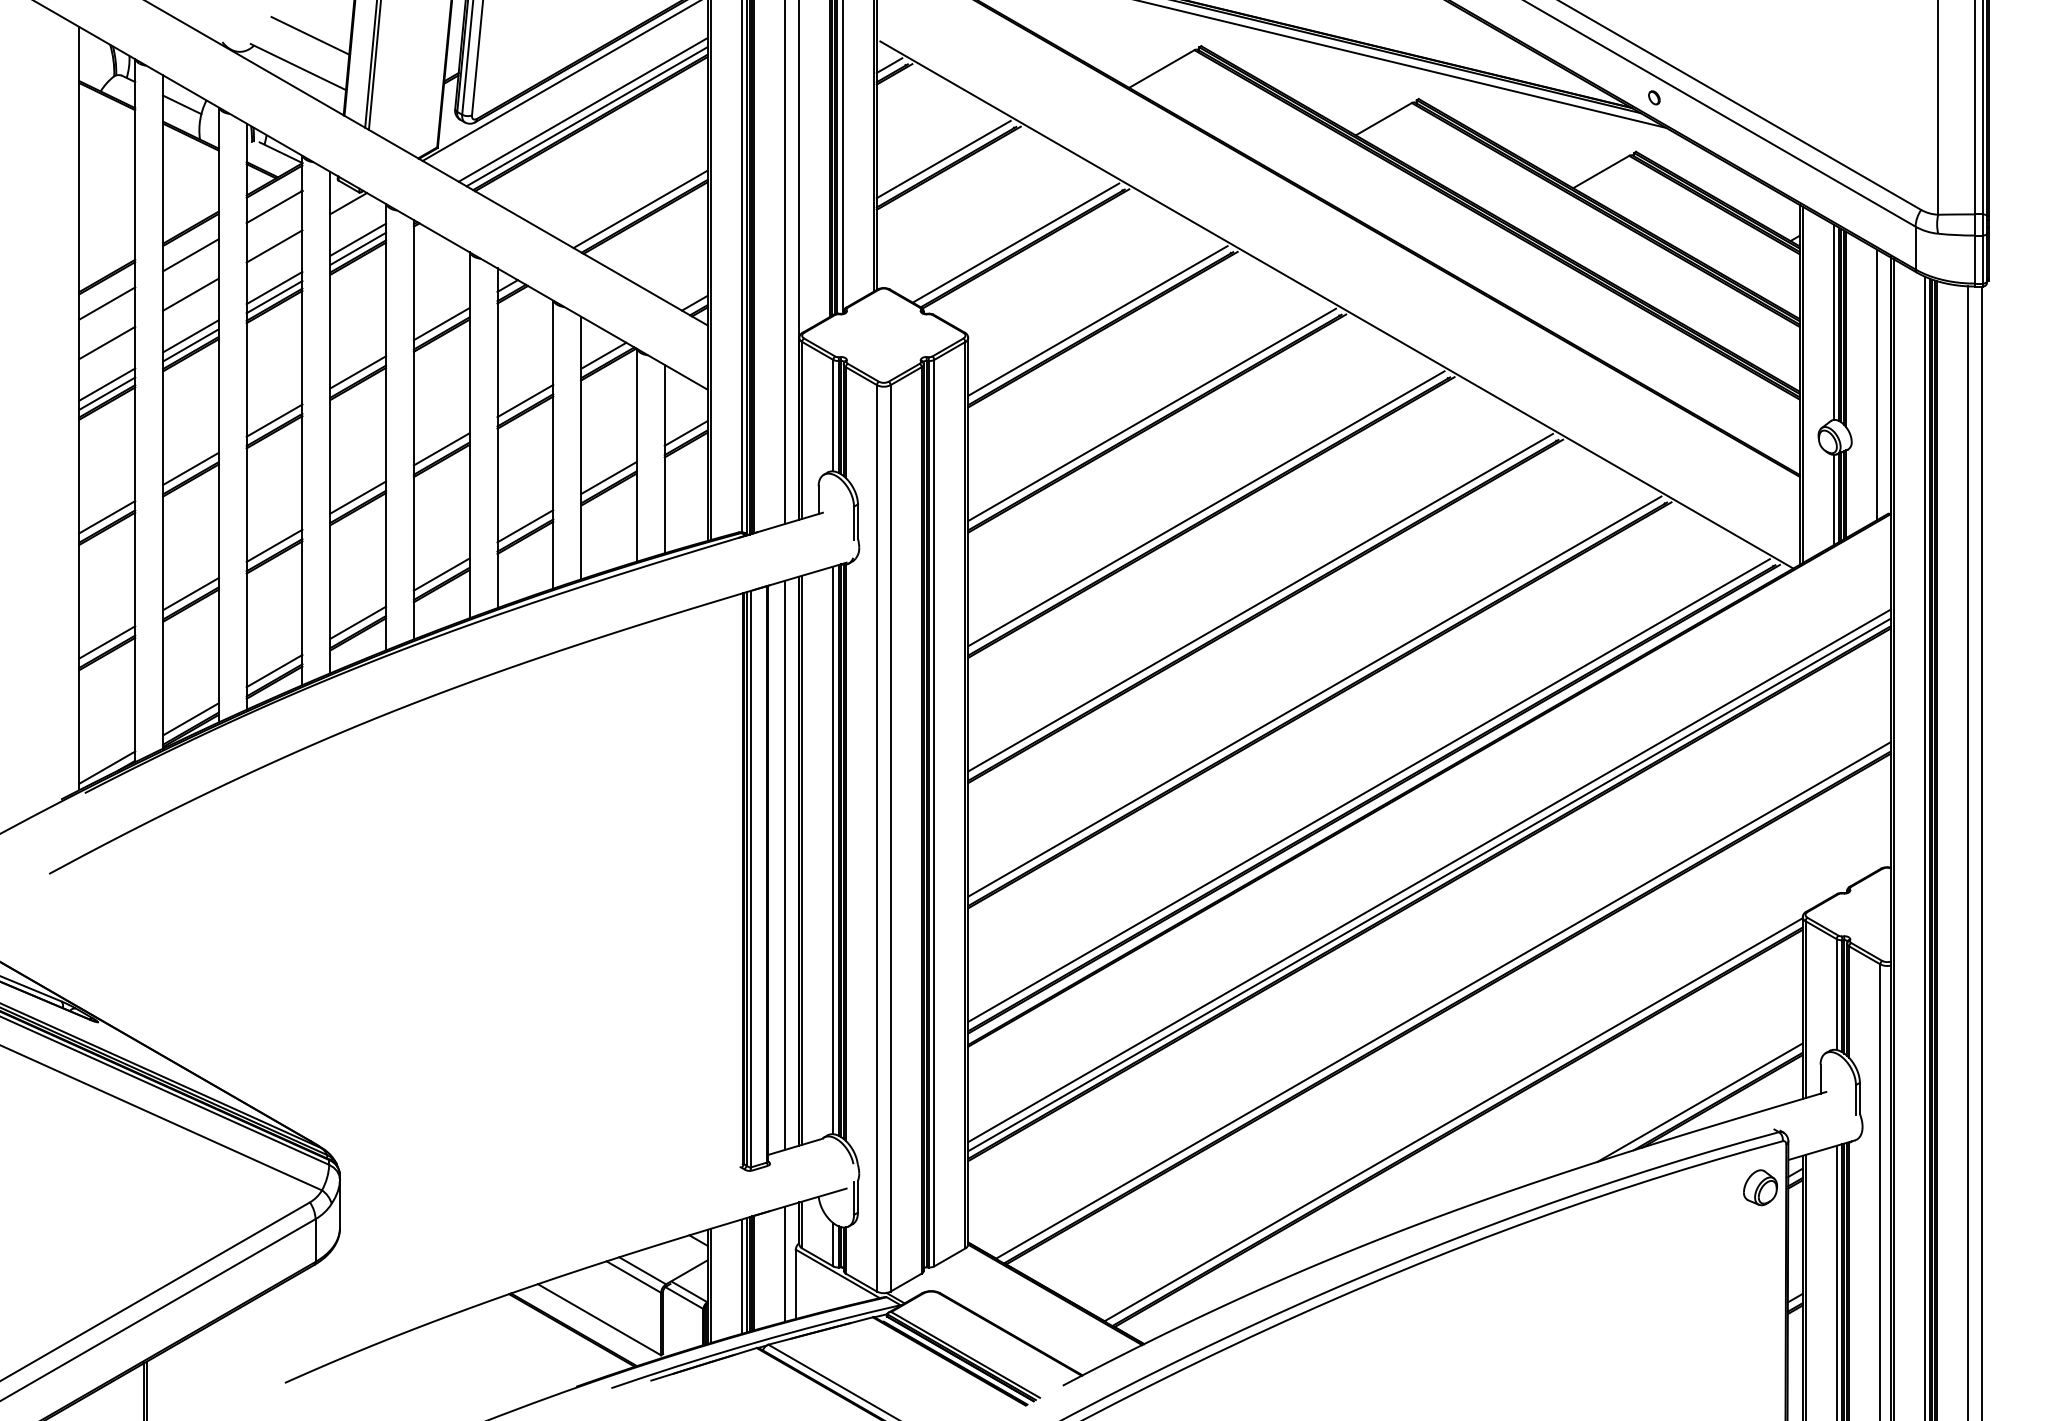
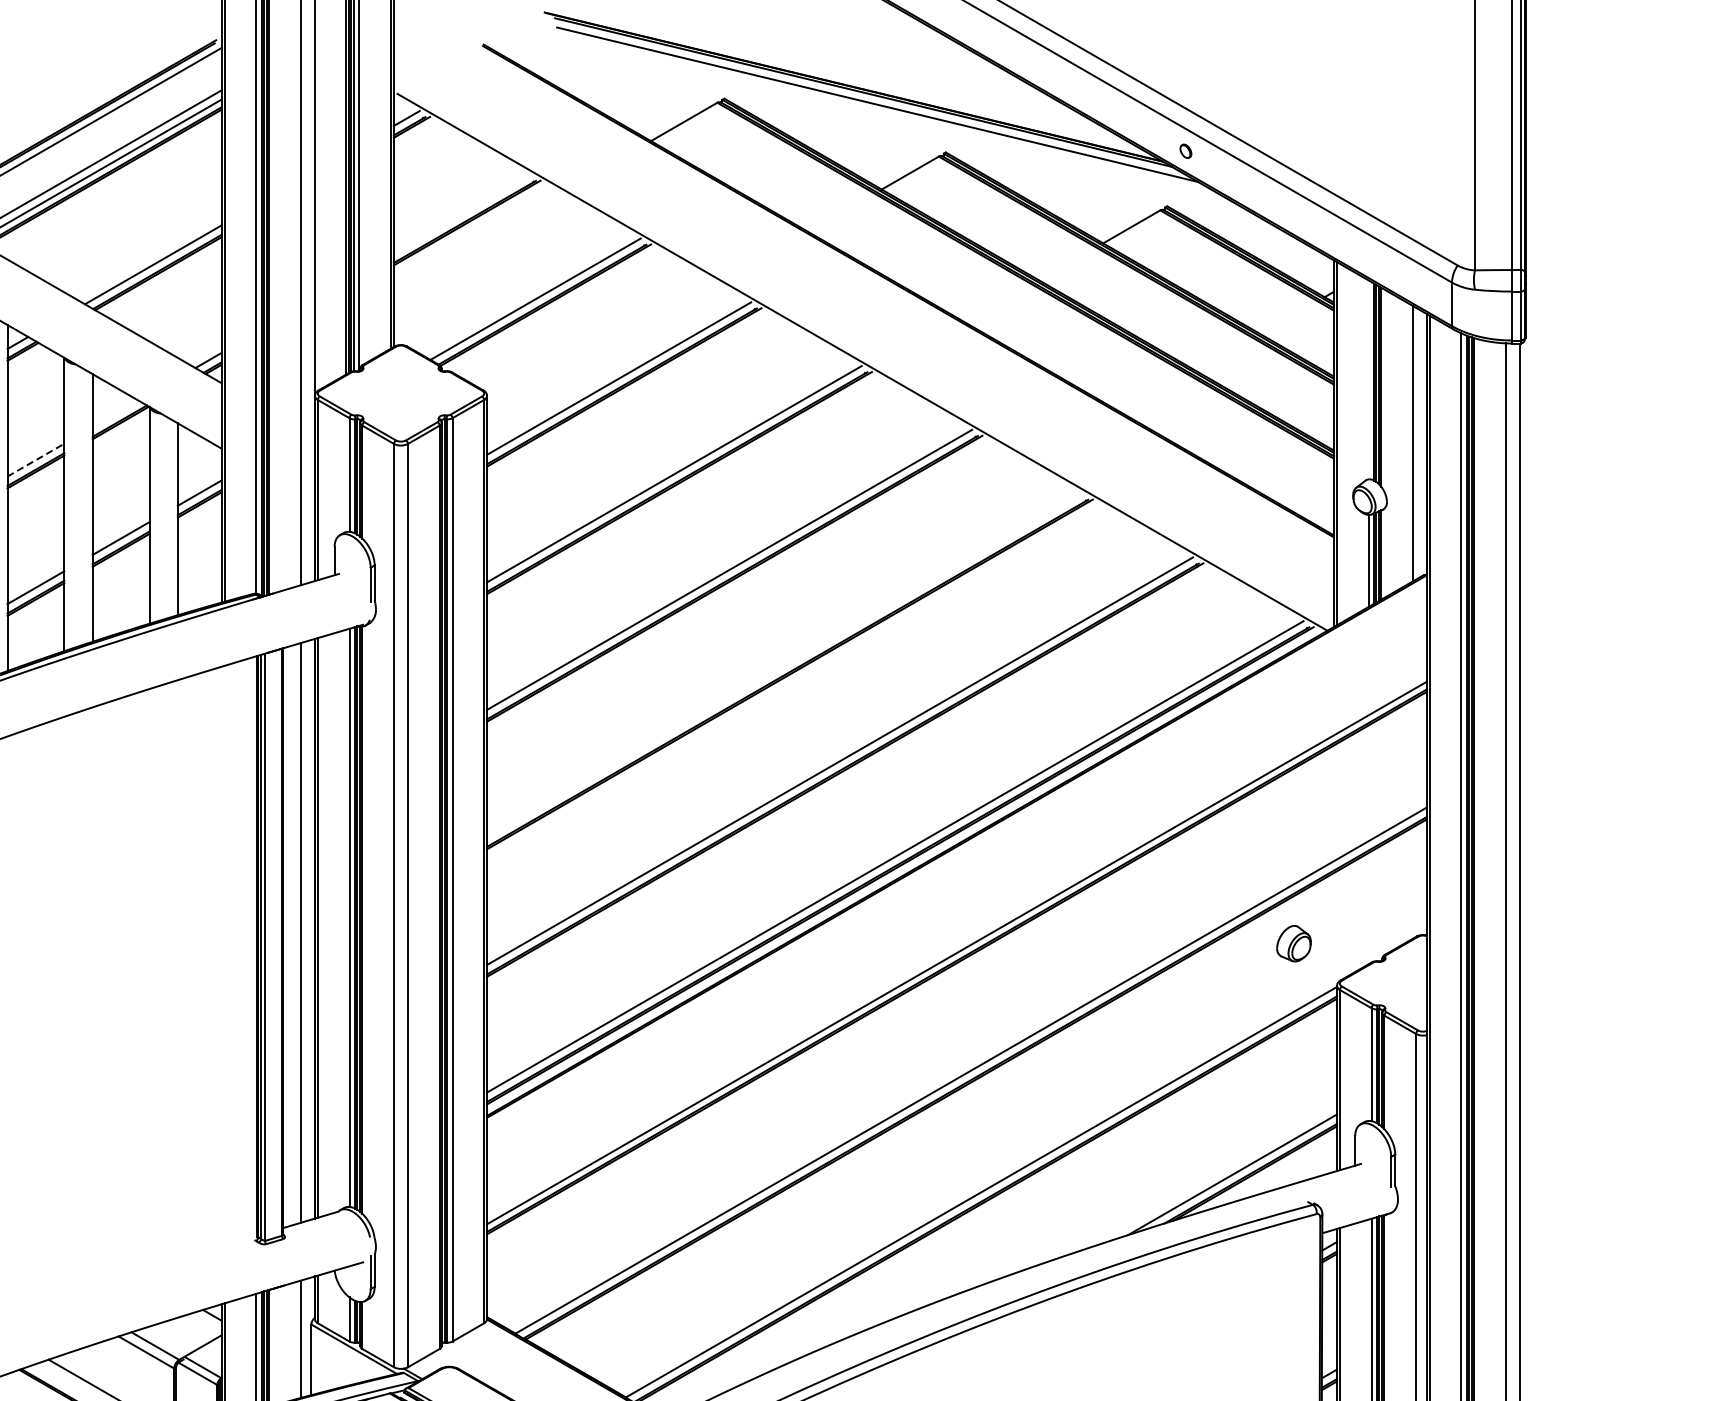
line: (943, 159) -> (461, 214), removed
line: (1833, 321) -> (1368, 379), removed
line: (603, 355) -> (115, 413), removed
line: (525, 400) -> (36, 459), solid -> dashed
line: (1260, 602) -> (784, 665), removed
line: (1429, 875) -> (956, 943), removed
part: (1760, 1187) -> (1294, 943), moved

